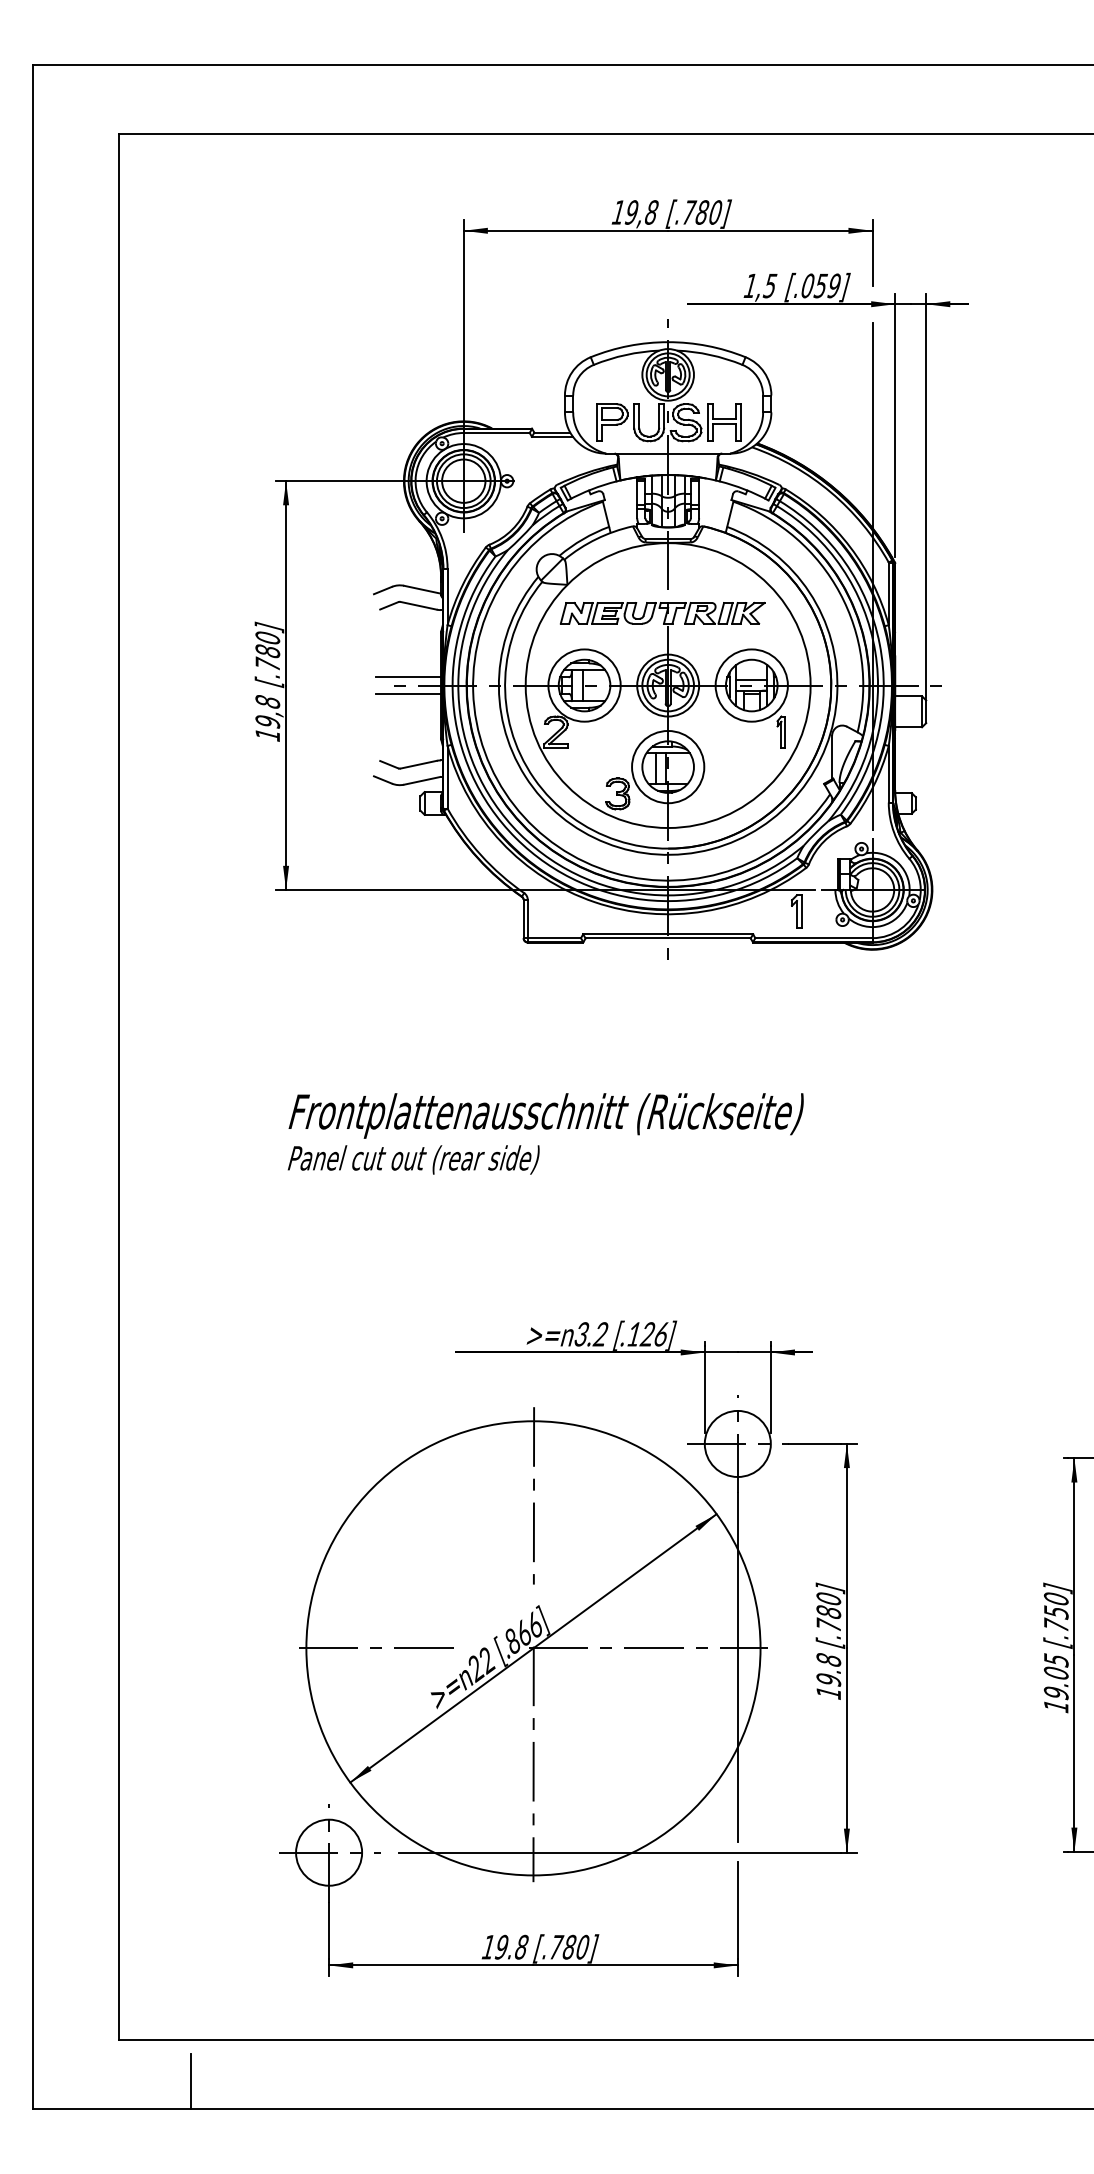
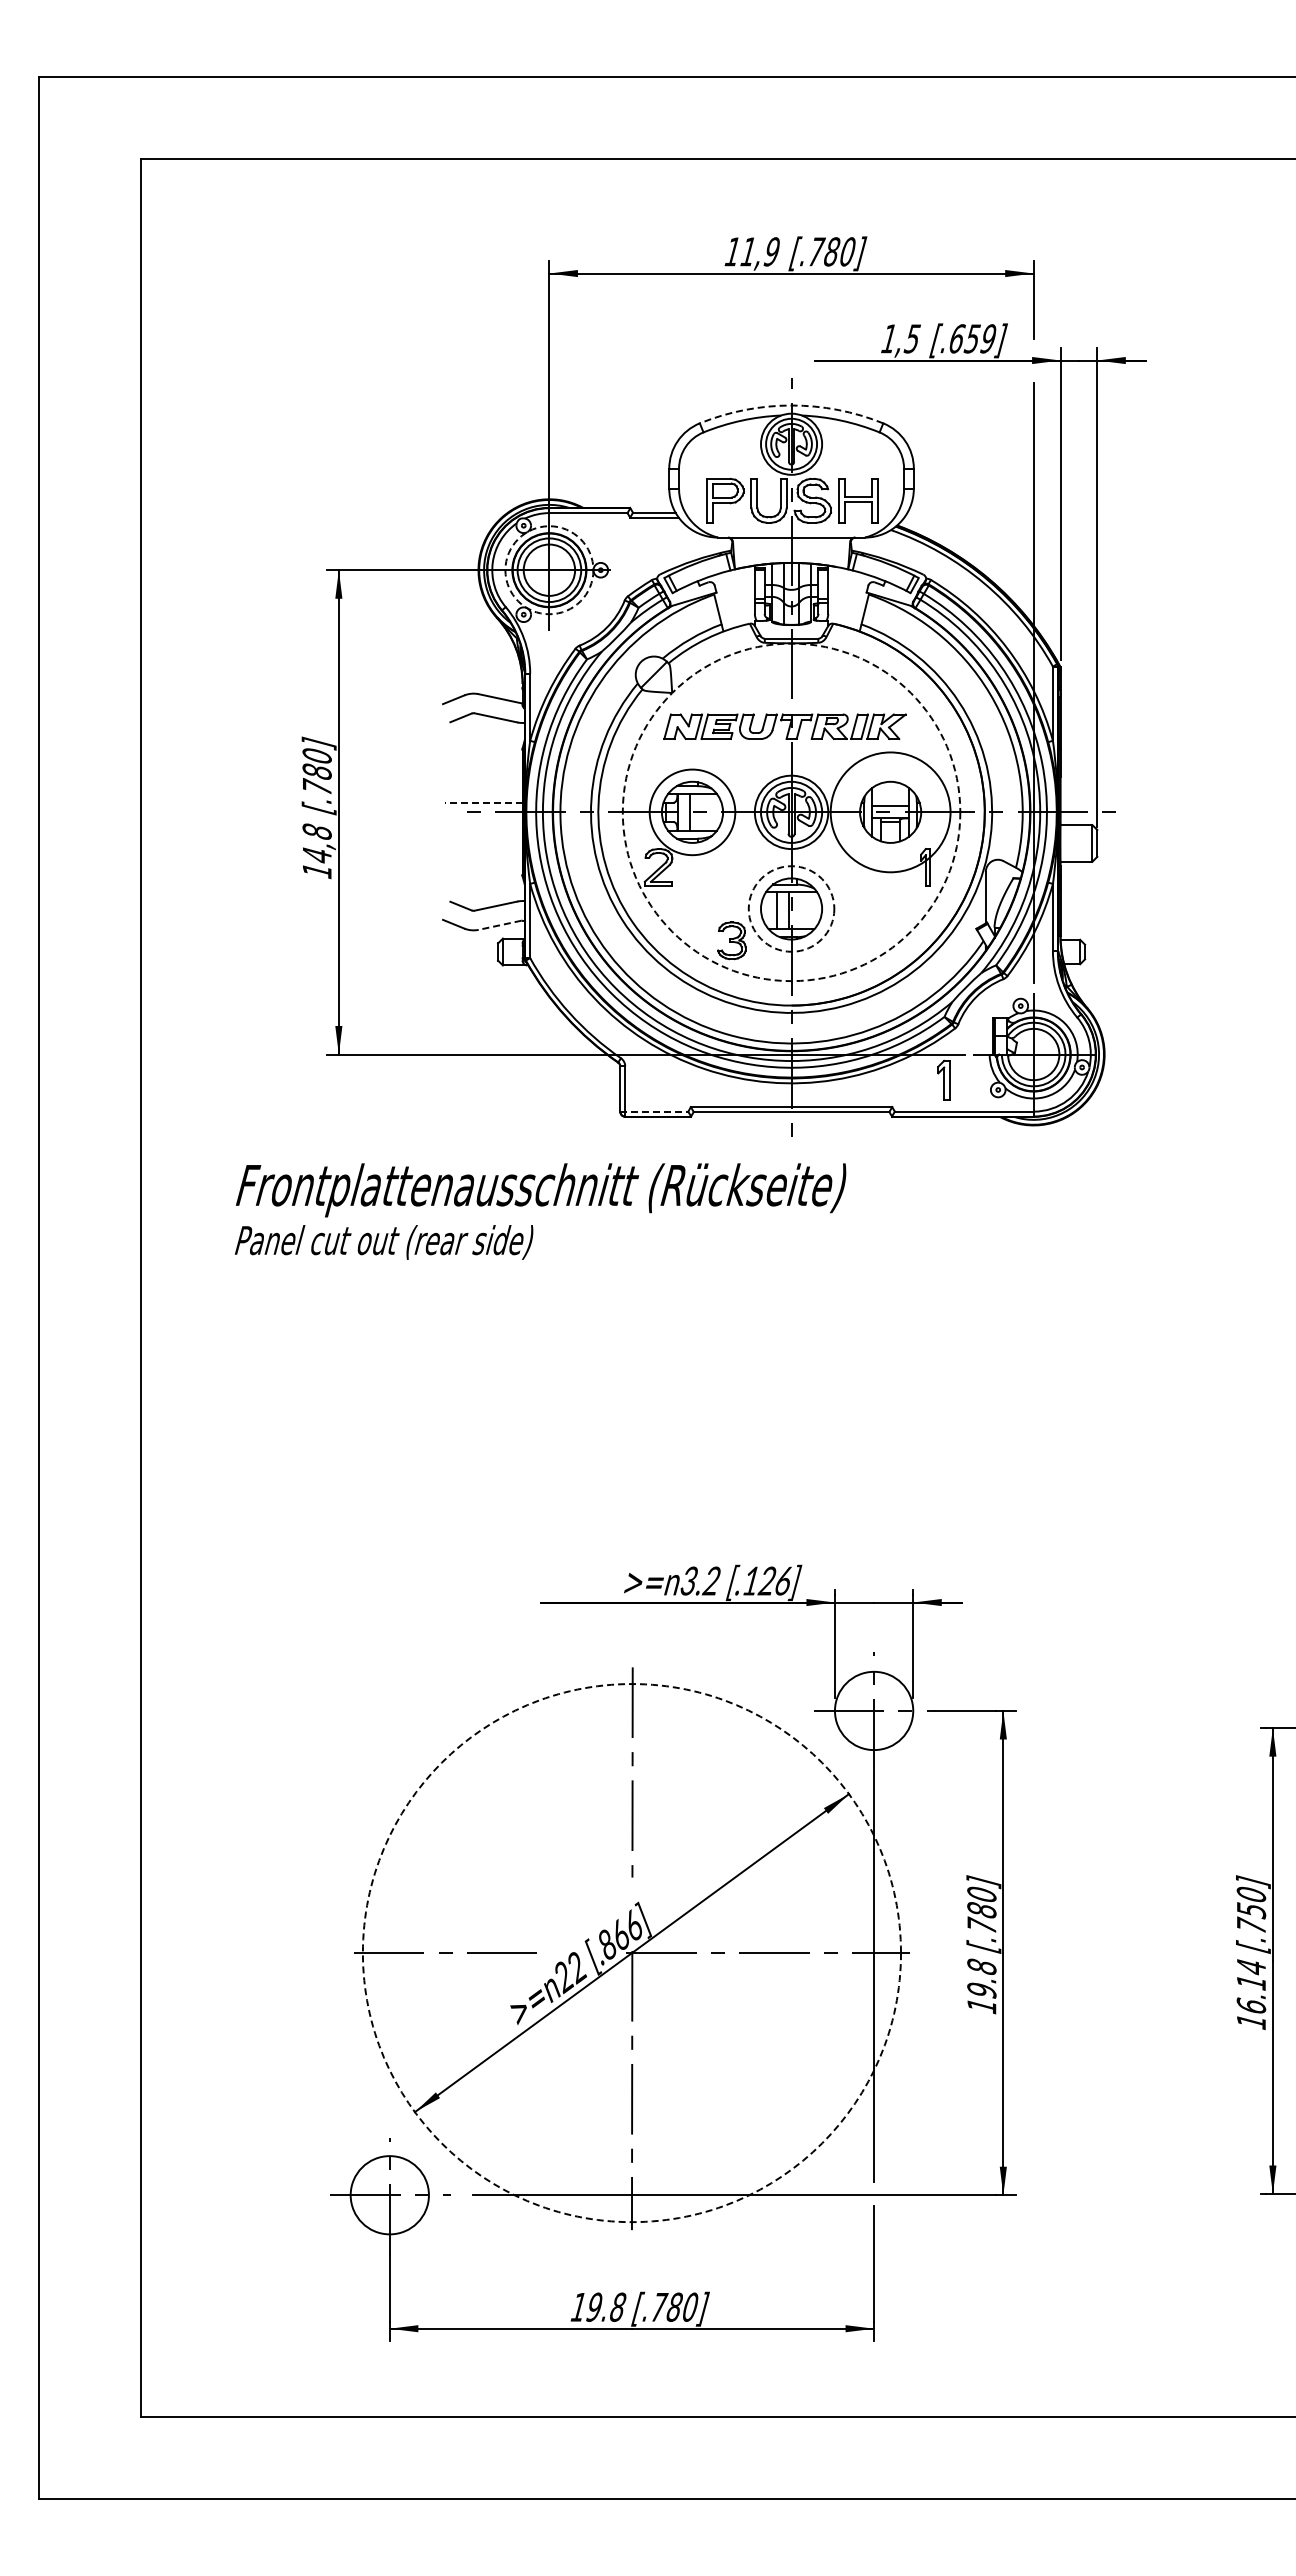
text: (641, 212) -> (760, 251), 19,8 -> 11,9
text: (808, 285) -> (957, 338), [.059] -> [.659]
arc: (668, 342) -> (791, 405), solid -> dashed
circle: (463, 481) -> (549, 570), solid -> dashed
line: (409, 677) -> (484, 802), solid -> dashed
circle: (668, 685) -> (791, 812), solid -> dashed
circle: (751, 685) -> (890, 812), size x1.4
line: (408, 694) -> (483, 822), removed
text: (267, 721) -> (316, 855), 19,8 -> 14,8
circle: (668, 766) -> (791, 908), solid -> dashed
line: (422, 781) -> (500, 925), solid -> dashed
line: (552, 938) -> (654, 1111), solid -> dashed
text: (545, 1133) -> (540, 1211), moved
circle: (533, 1648) -> (631, 1953), solid -> dashed
text: (1056, 1676) -> (1251, 1986), 19.05 -> 16.14
line: (191, 2080) -> (226, 2465), removed

